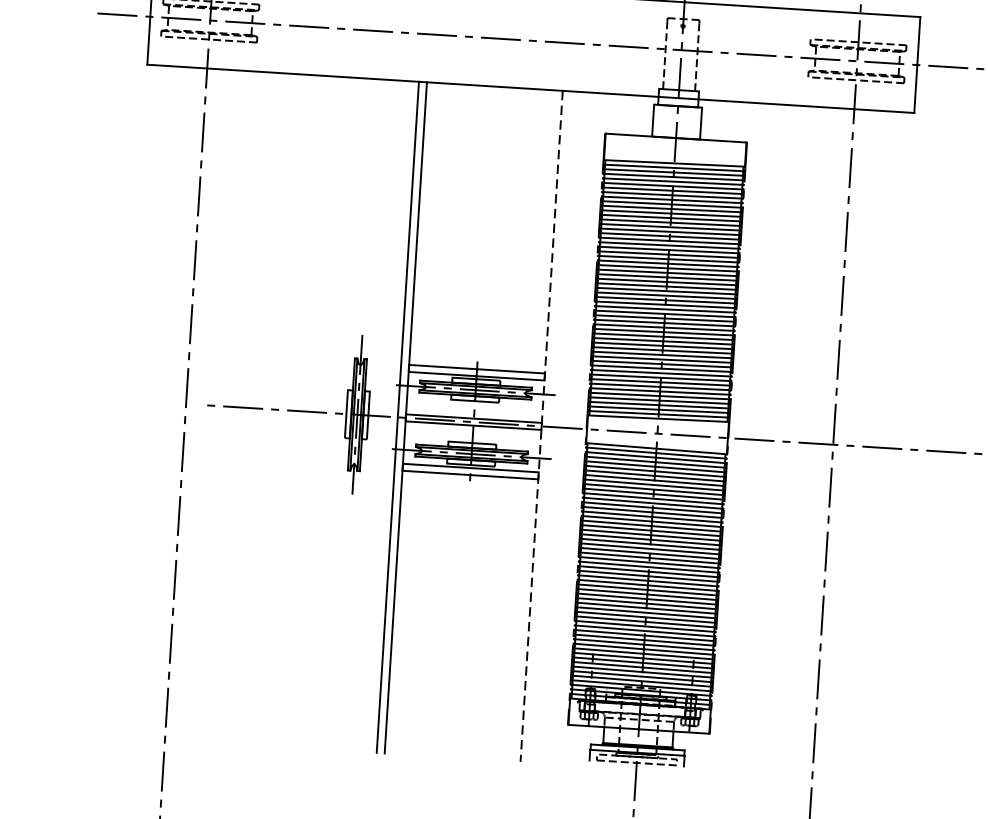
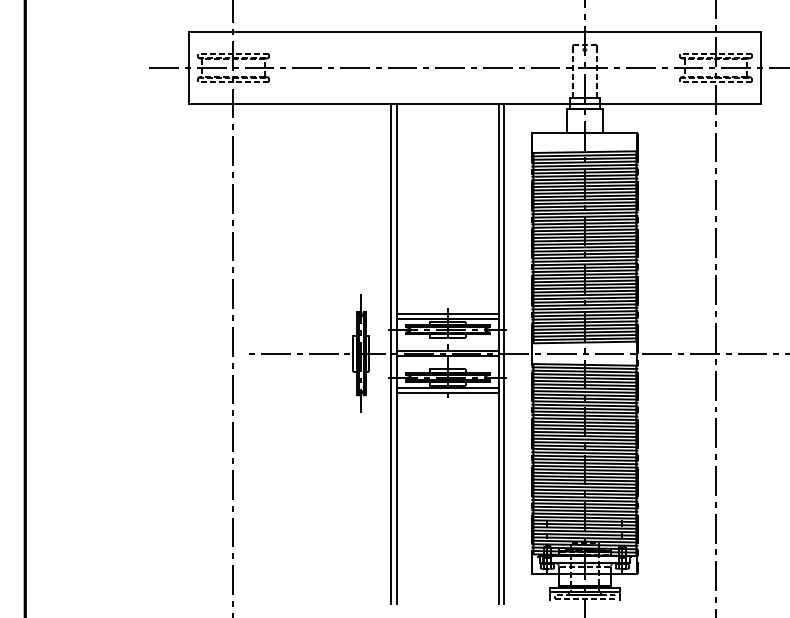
line: (549, 426) -> (504, 353), added
line: (541, 427) -> (498, 354), dashed -> solid

